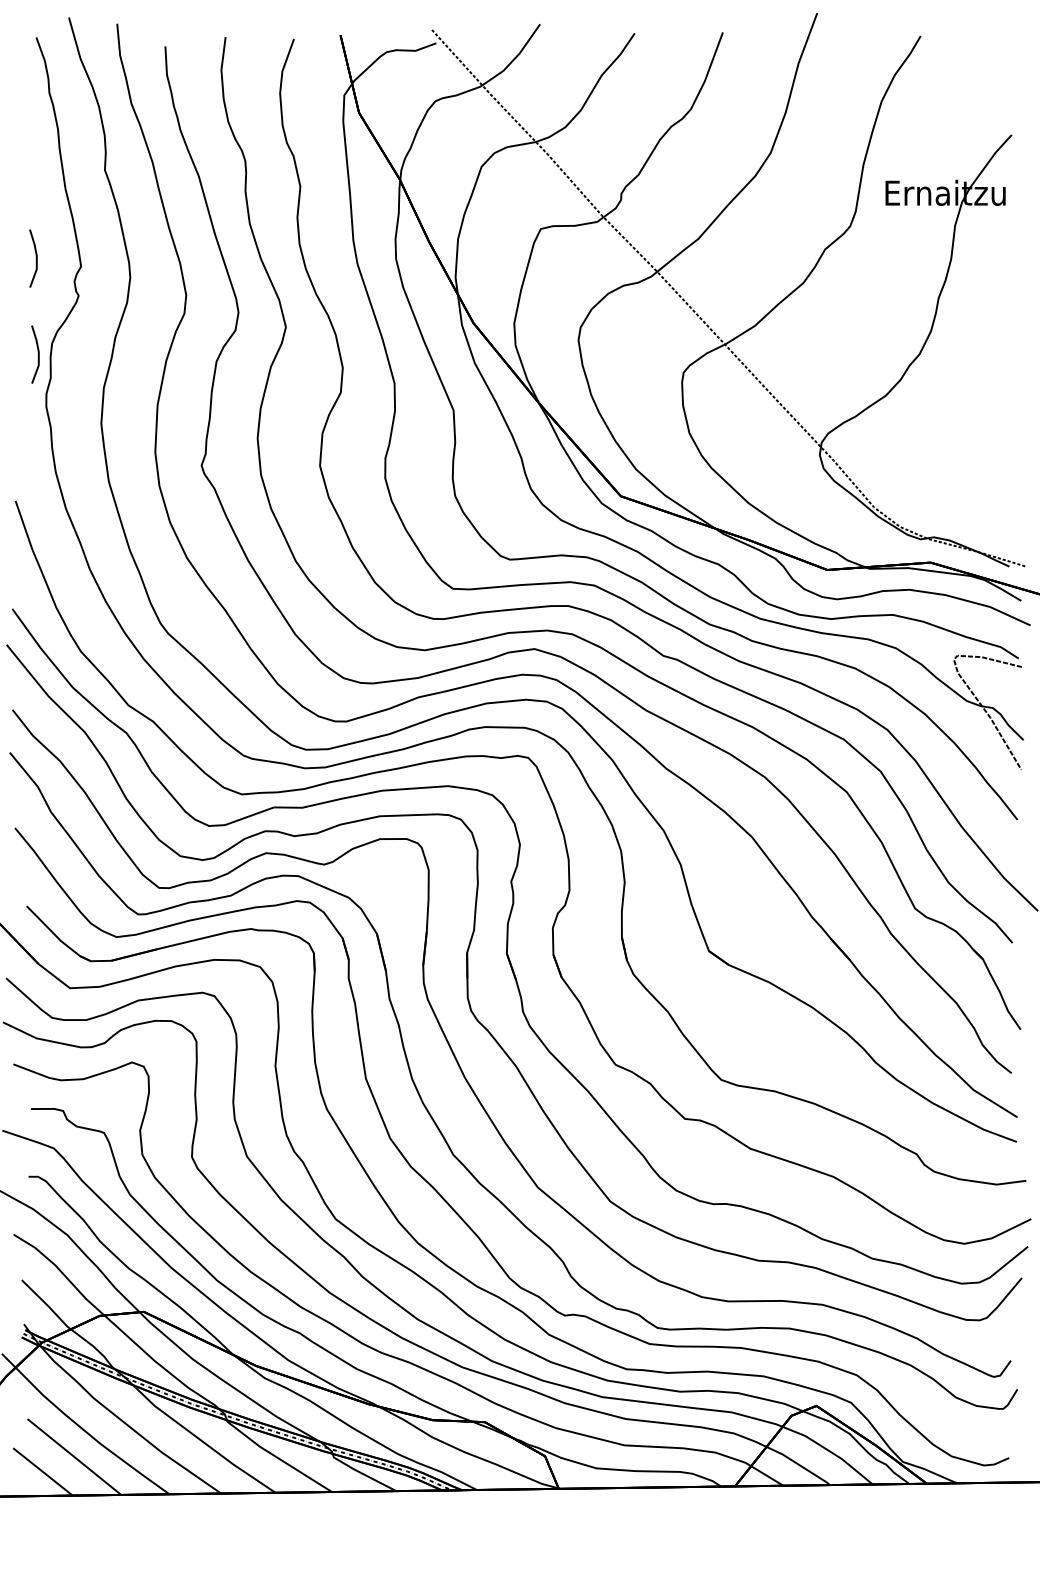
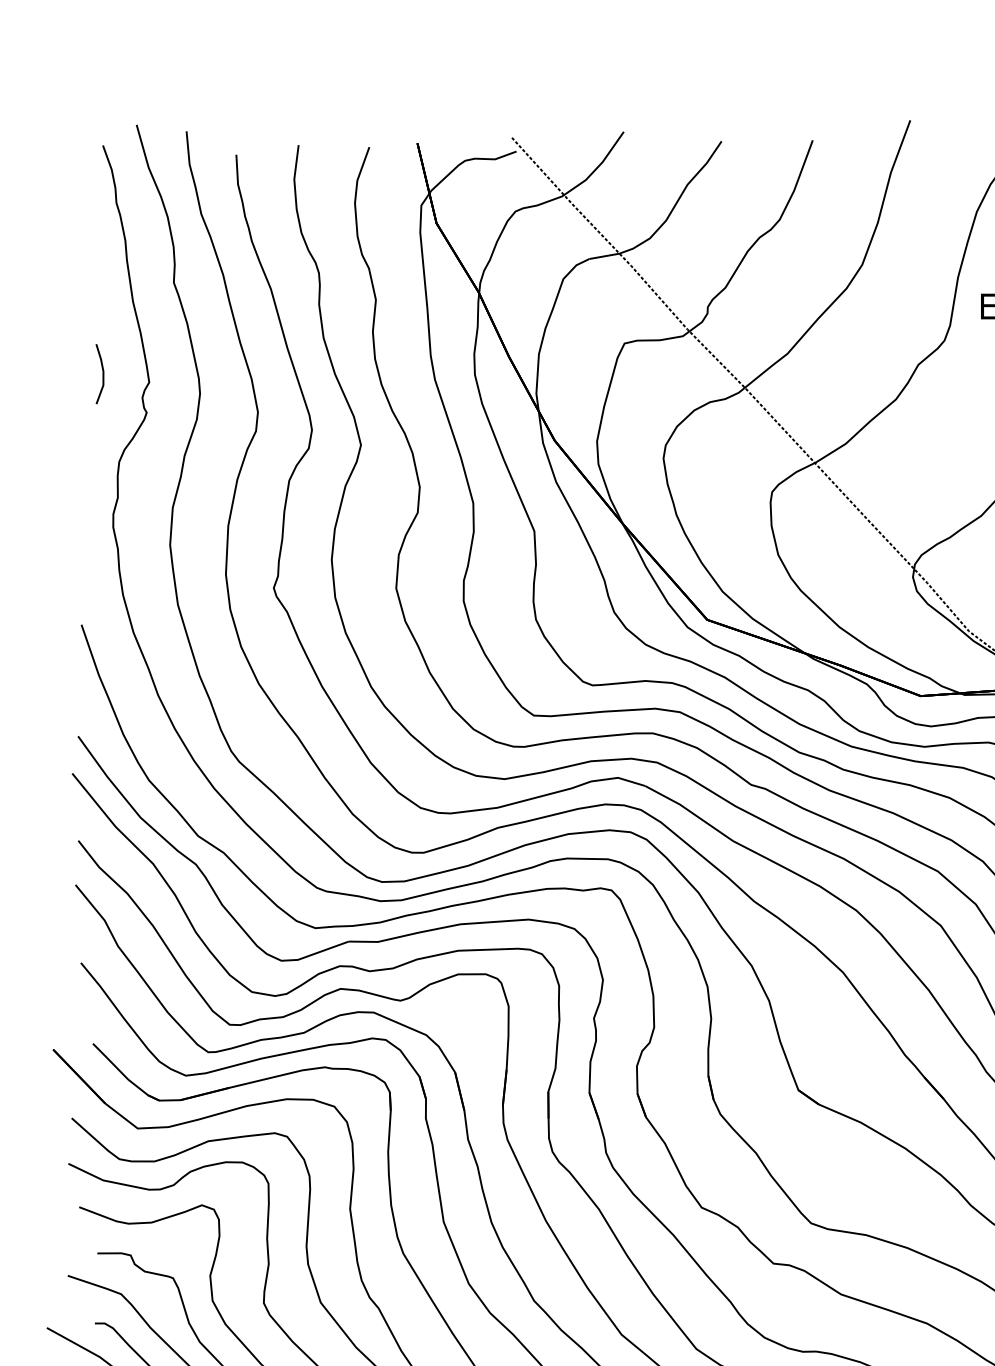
line: (37, 354) -> (104, 473), removed

